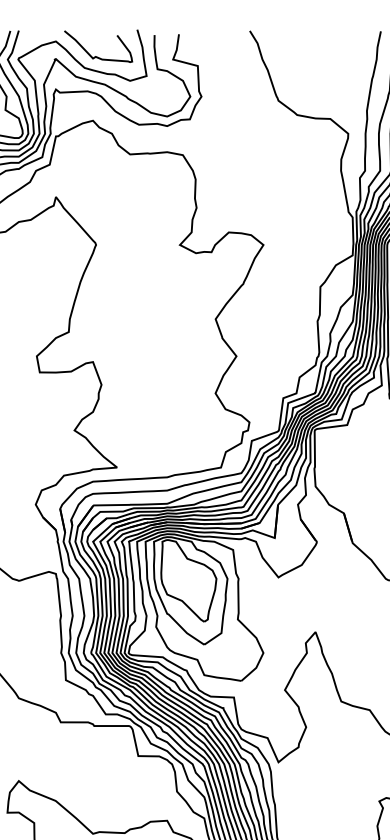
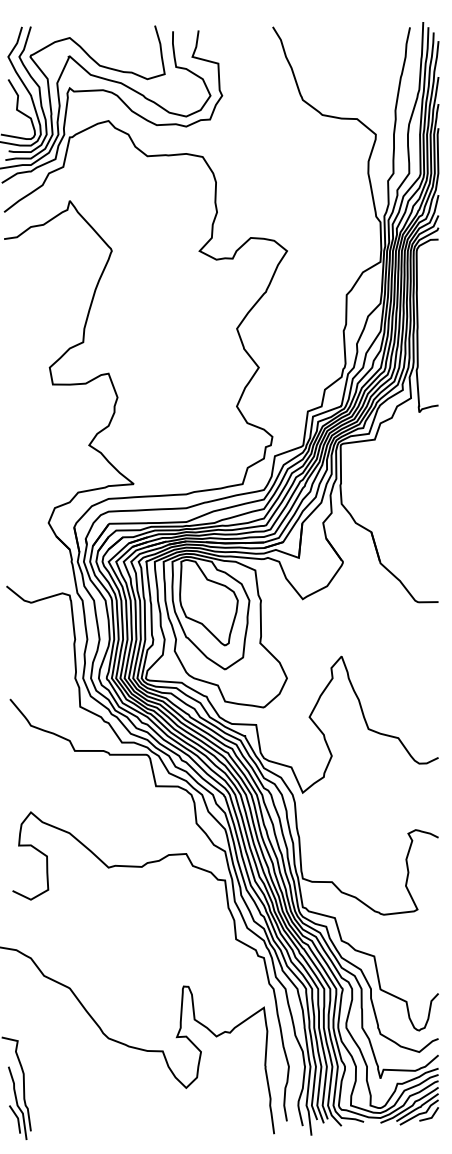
curve: (97, 56) -> (113, 53), removed

